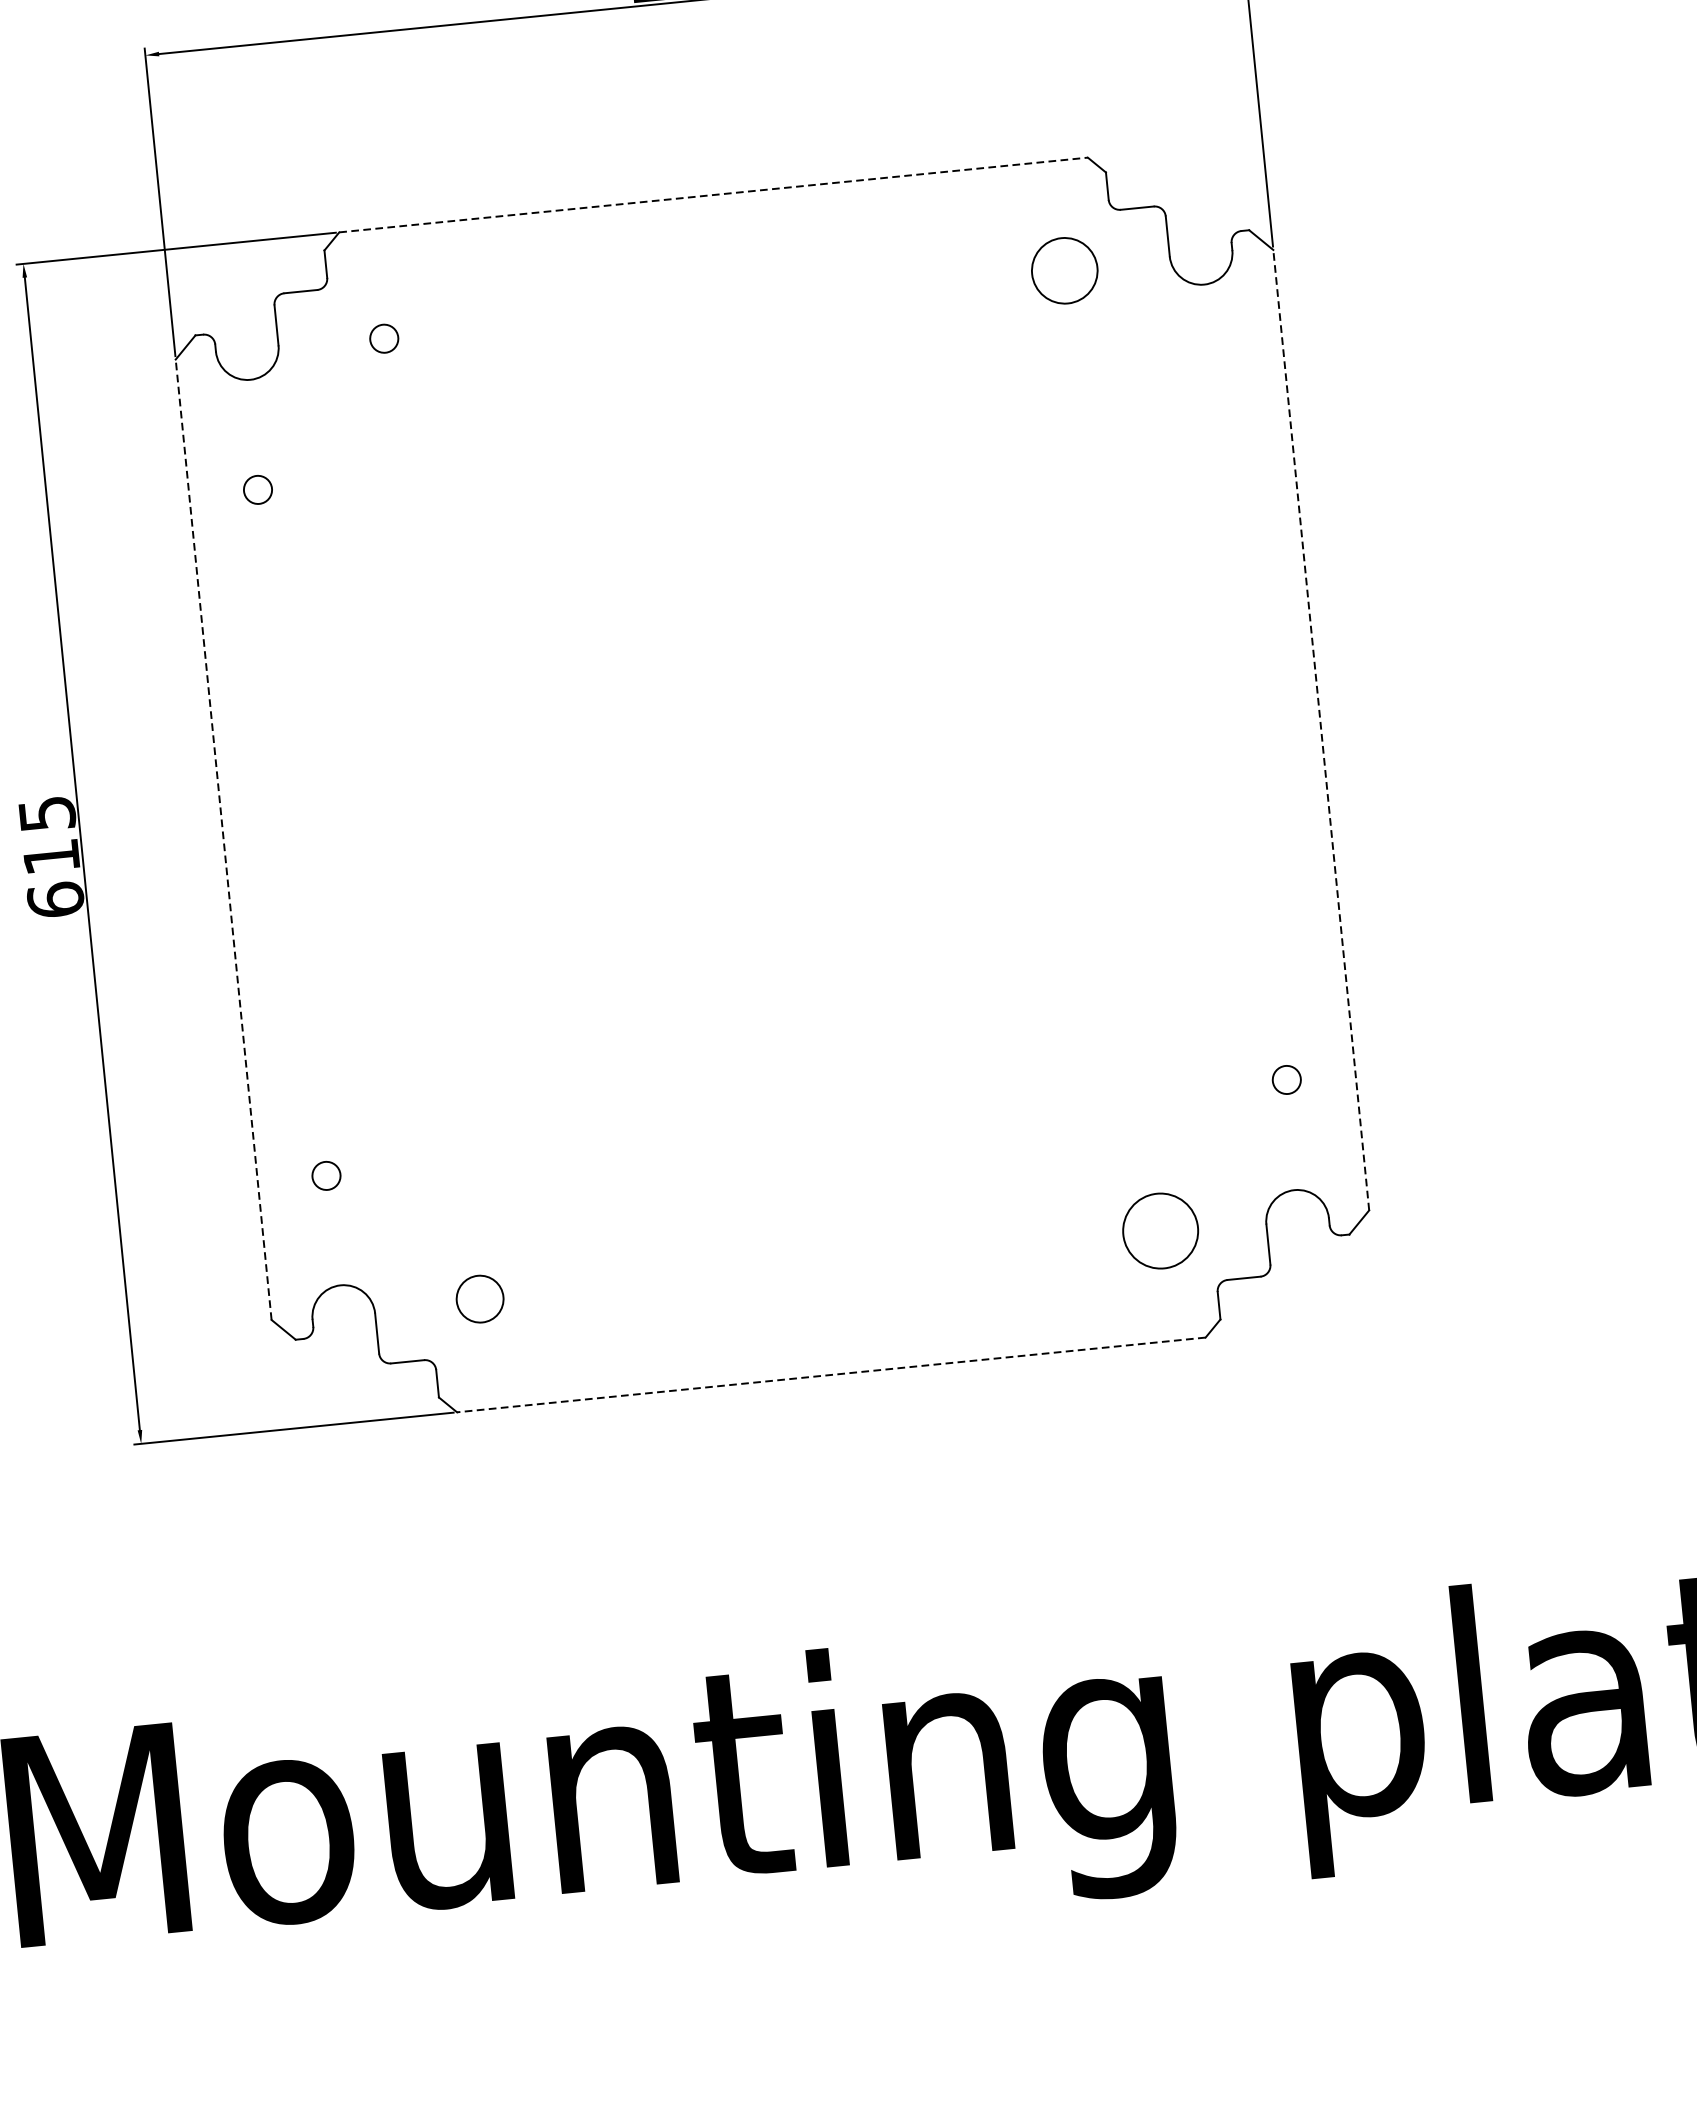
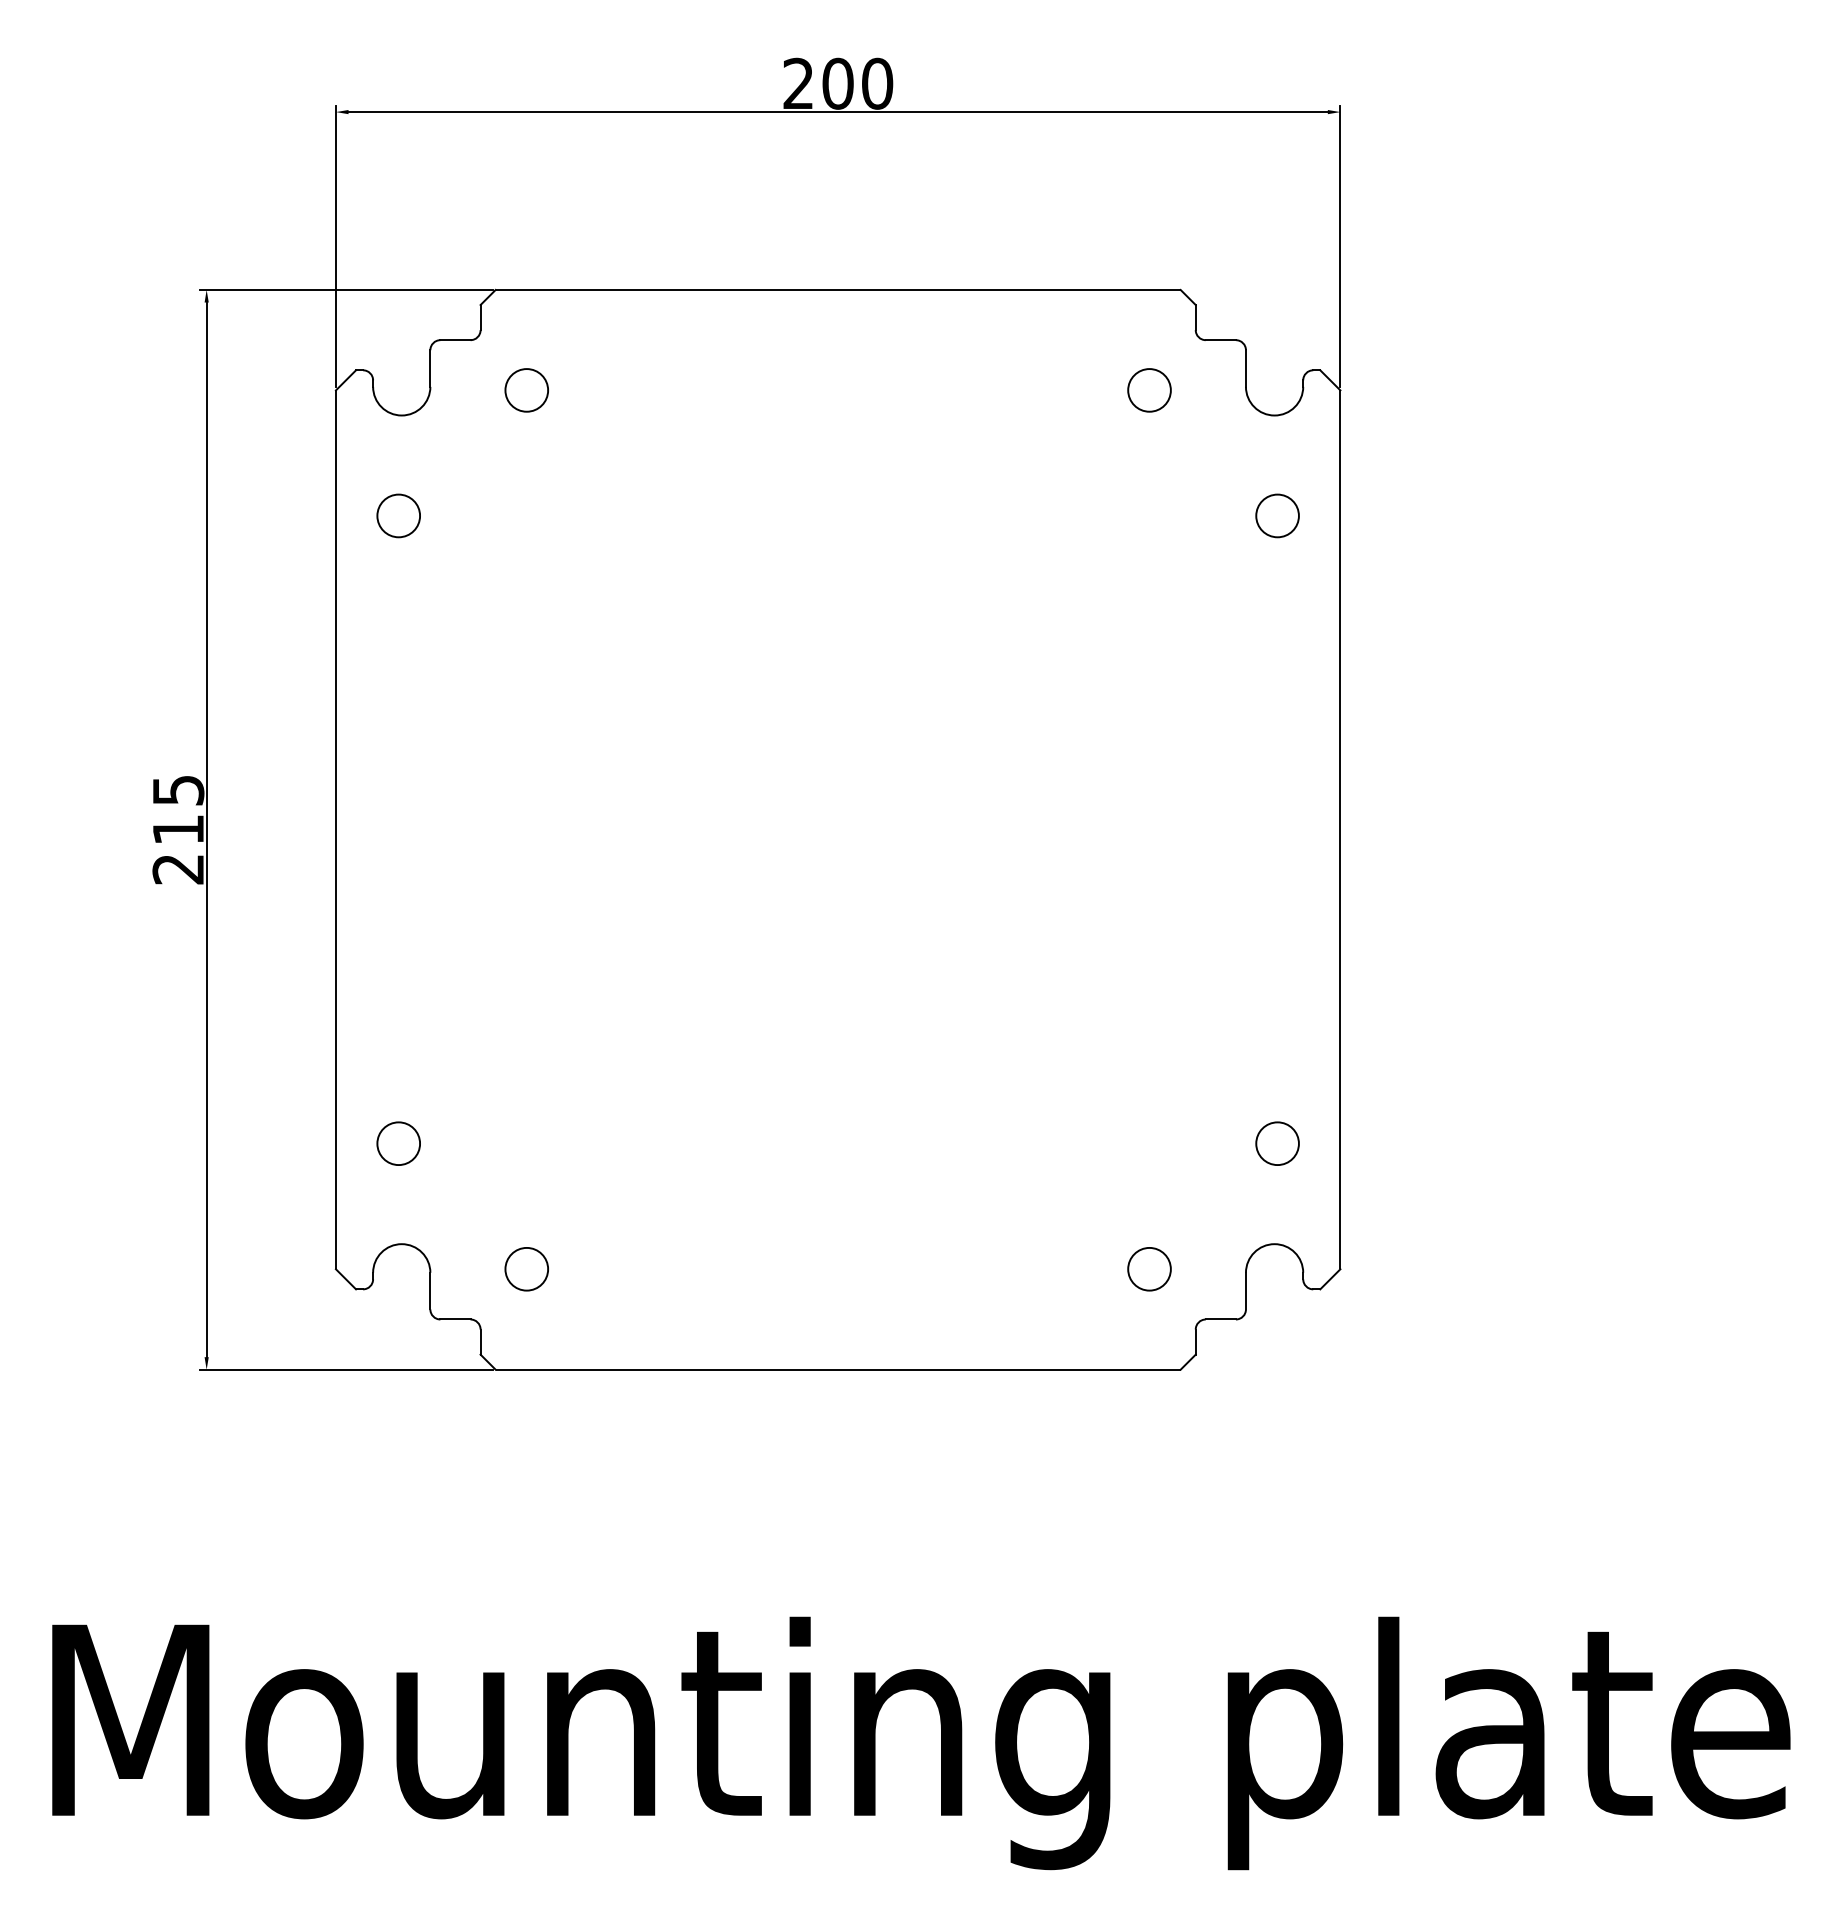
line: (713, 194) -> (838, 289), dashed -> solid
circle: (1064, 270) -> (1149, 390), size x0.71
circle: (383, 338) -> (526, 390), size x1.67
circle: (1218, 393) -> (1277, 515), added
circle: (257, 489) -> (398, 515), size x1.67
line: (1321, 729) -> (1340, 829), dashed -> solid
line: (223, 839) -> (335, 829), dashed -> solid
text: (55, 899) -> (178, 868), 615 -> 215
circle: (1286, 1079) -> (1277, 1143), size x1.67
circle: (326, 1175) -> (398, 1143), size x1.67
circle: (1160, 1231) -> (1149, 1269), size x0.62
line: (831, 1374) -> (838, 1369), dashed -> solid

